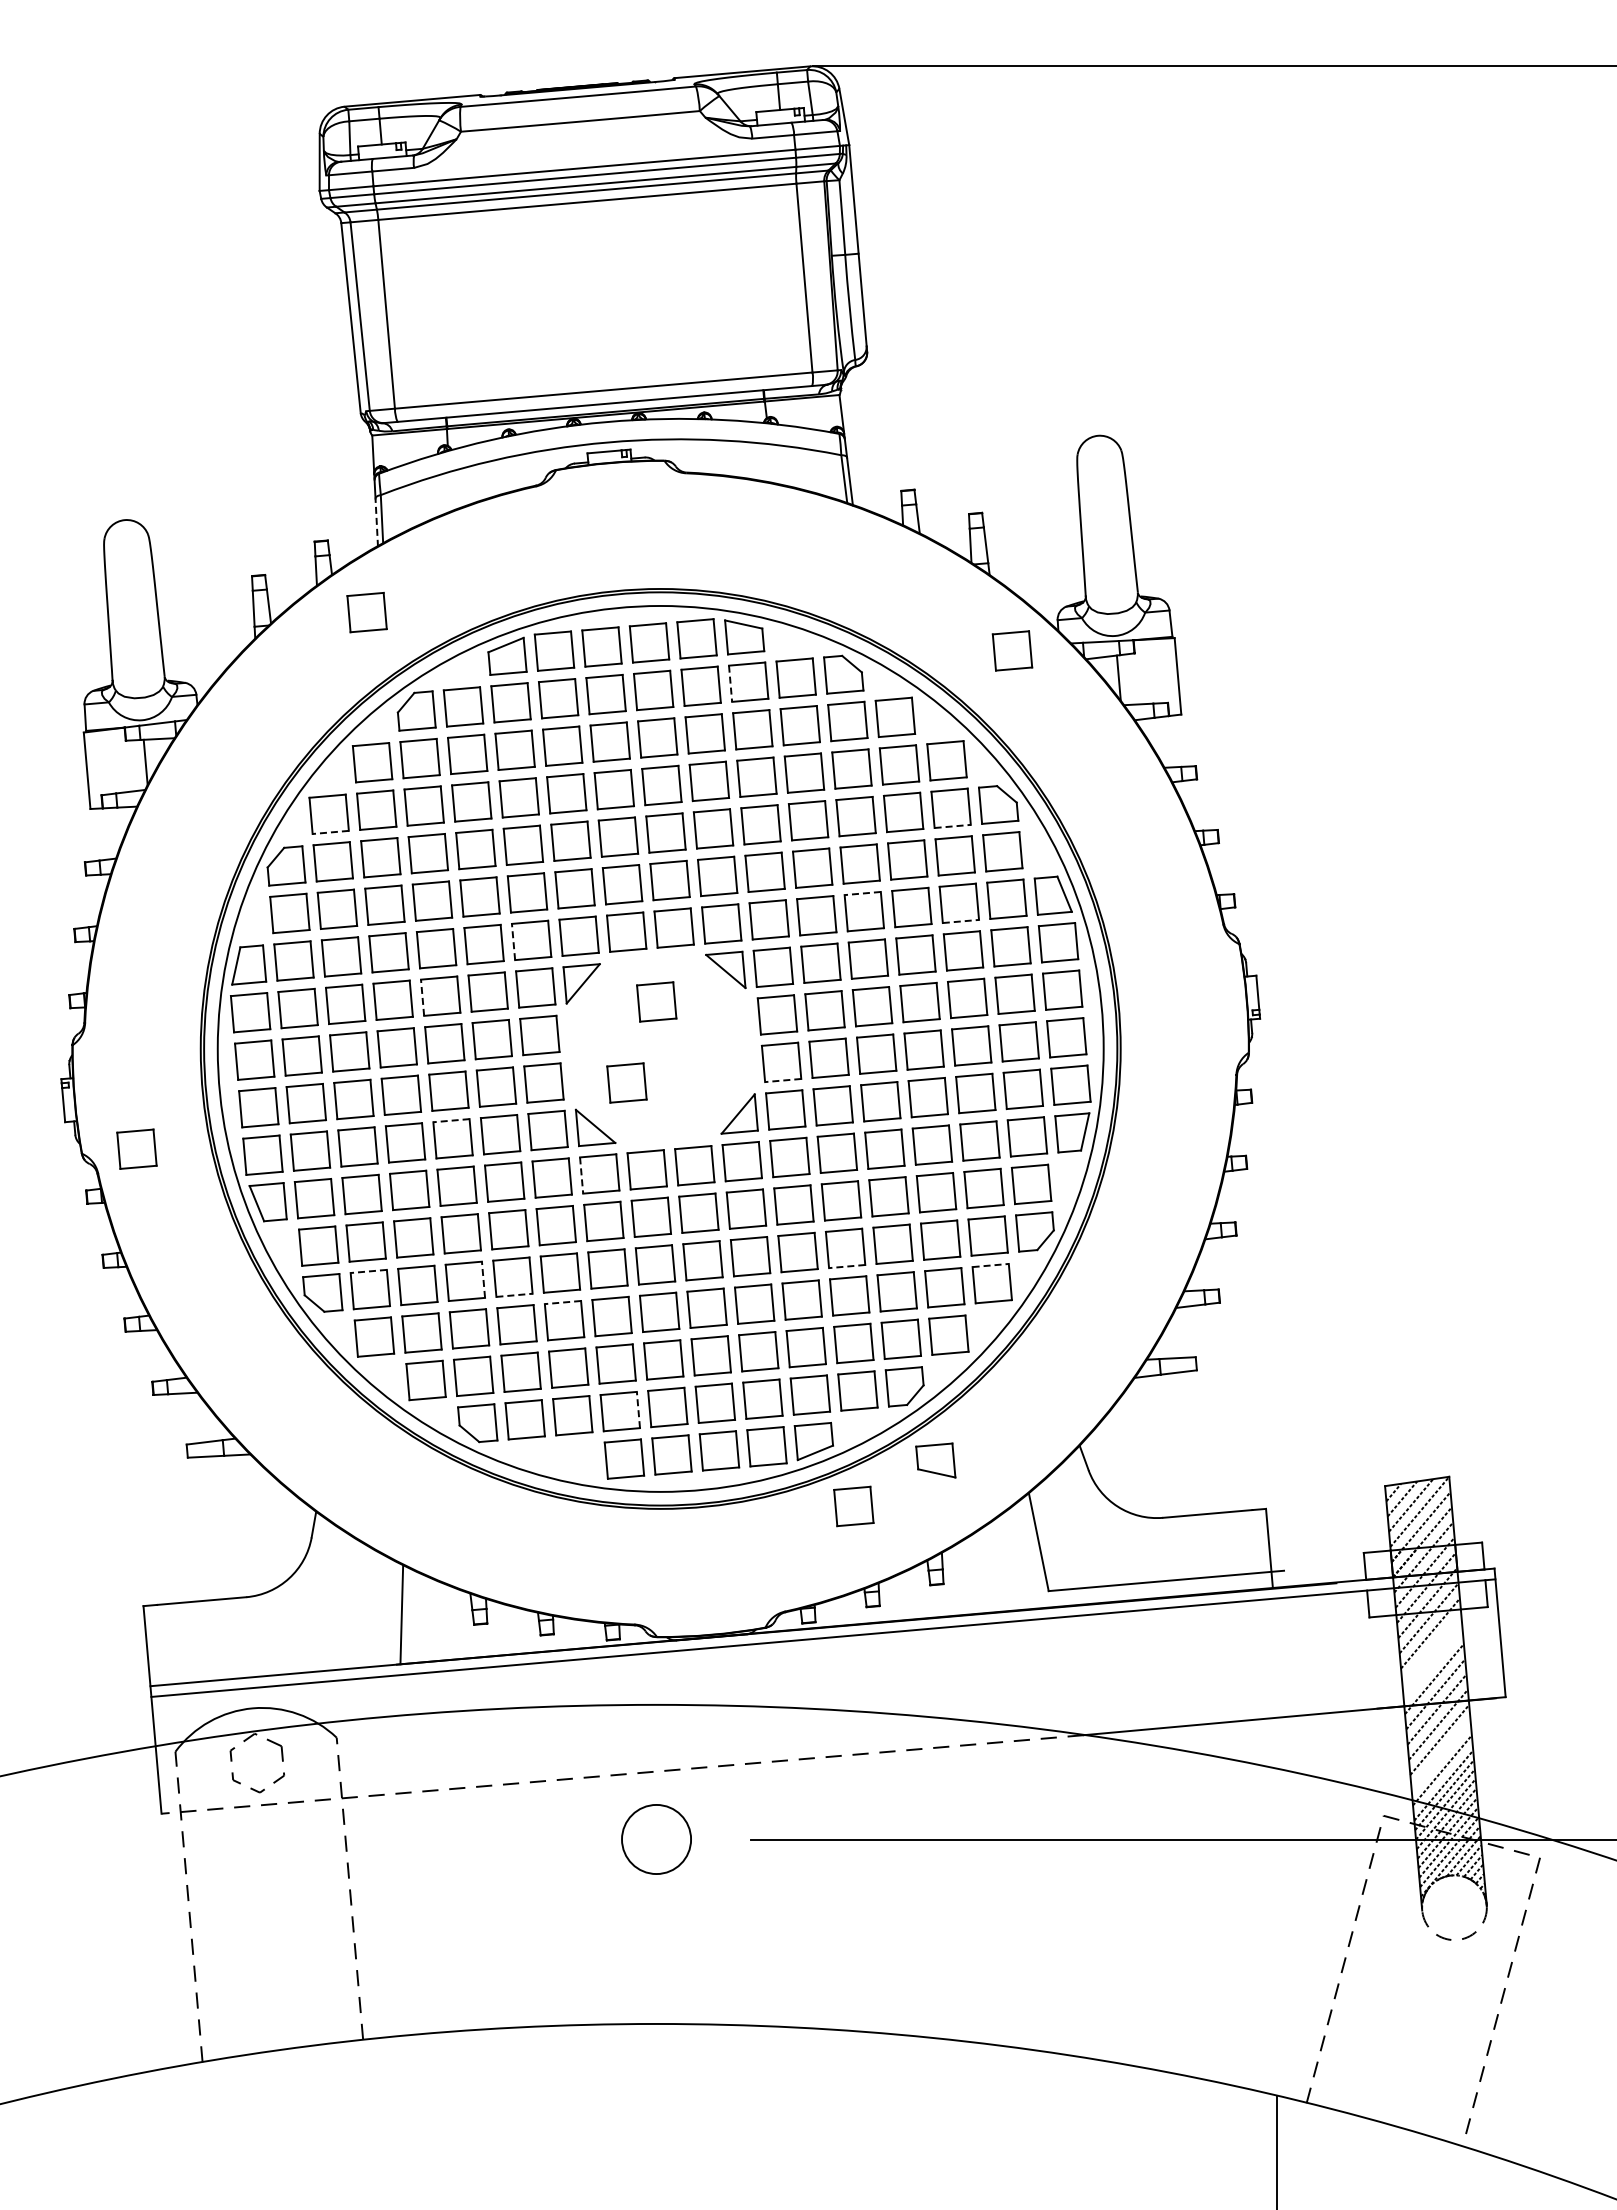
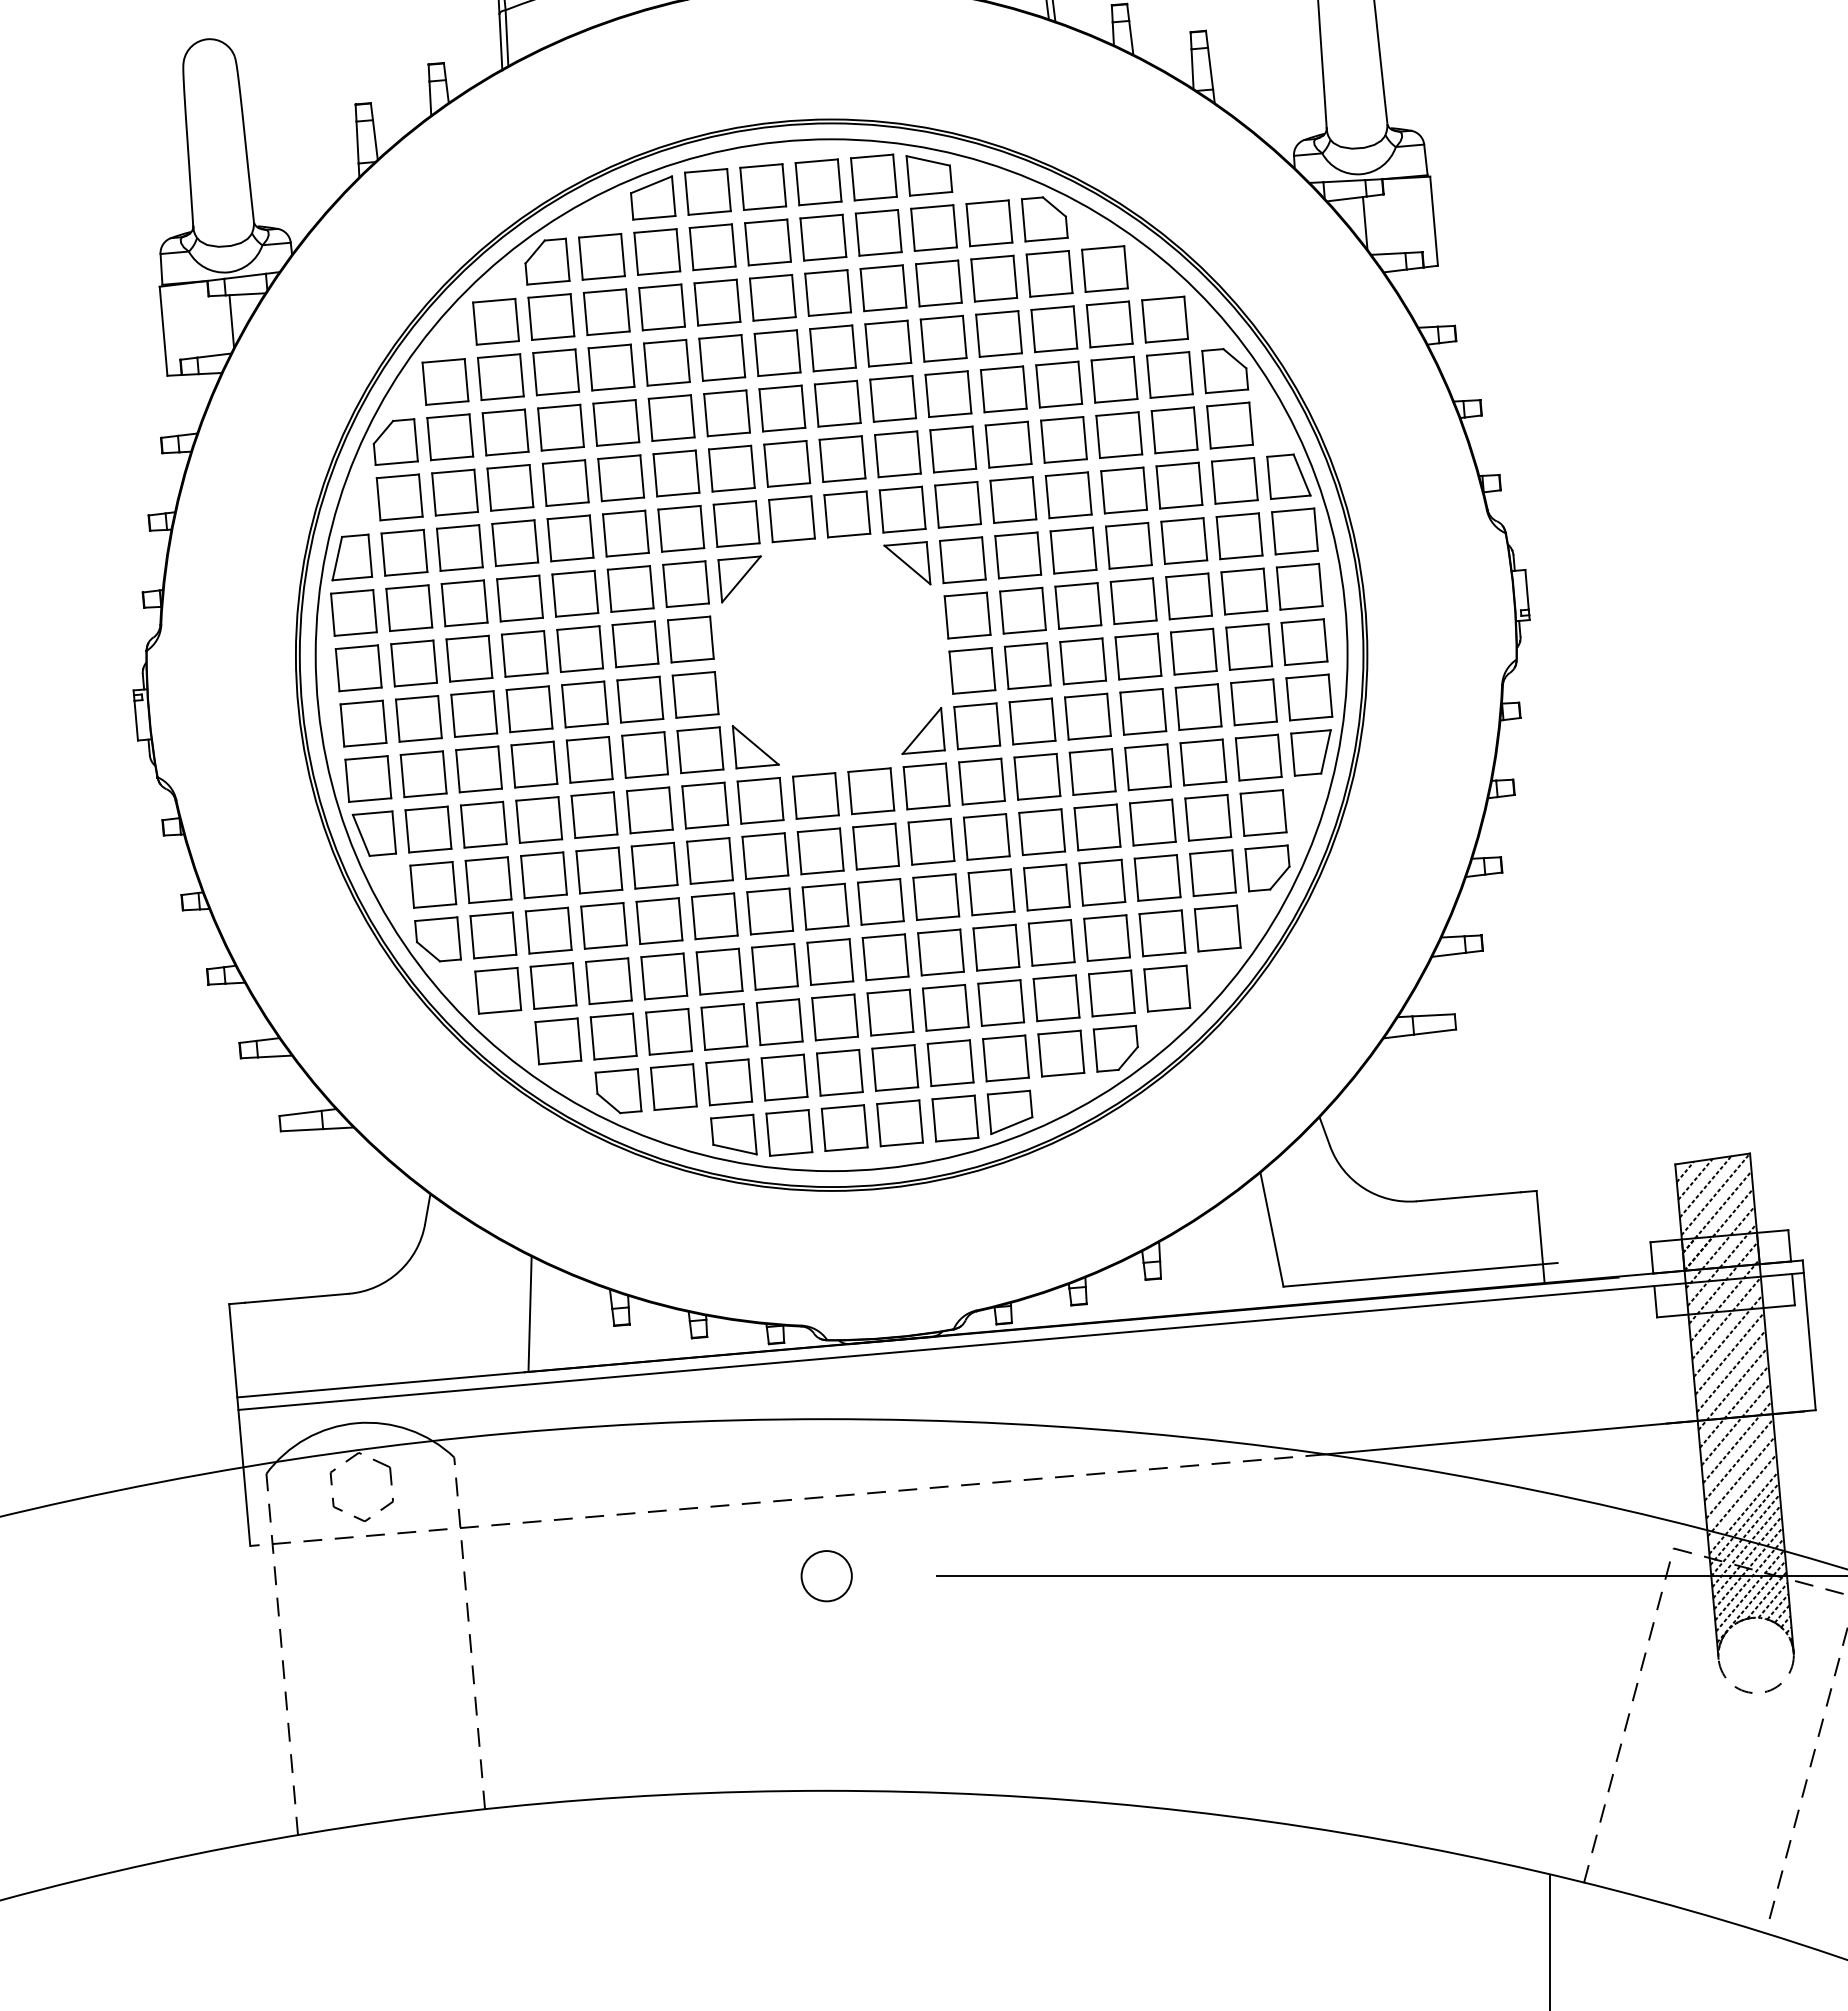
line: (376, 522) -> (500, 42), dashed -> solid
part: (366, 612) -> (488, 146), removed
part: (1012, 650) -> (1241, 191), removed
line: (730, 684) -> (912, 230), dashed -> solid
line: (953, 826) -> (1172, 396), dashed -> solid
line: (330, 832) -> (447, 403), dashed -> solid
line: (862, 893) -> (1066, 474), dashed -> solid
line: (961, 921) -> (1181, 506), dashed -> solid
line: (513, 941) -> (660, 530), dashed -> solid
line: (422, 997) -> (554, 595), dashed -> solid
part: (656, 1001) -> (826, 599), removed
line: (782, 1080) -> (973, 691), dashed -> solid
part: (626, 1082) -> (791, 694), removed
line: (450, 1120) -> (586, 738), dashed -> solid
part: (136, 1148) -> (221, 771), removed
line: (581, 1176) -> (739, 803), dashed -> solid
line: (991, 1265) -> (1216, 907), dashed -> solid
line: (846, 1266) -> (1048, 908), dashed -> solid
line: (368, 1271) -> (491, 914), dashed -> solid
line: (483, 1279) -> (625, 923), dashed -> solid
line: (515, 1295) -> (662, 942), dashed -> solid
line: (562, 1302) -> (717, 950), dashed -> solid
line: (638, 1409) -> (805, 1075), dashed -> solid
part: (935, 1460) -> (733, 1134), moved
part: (853, 1506) -> (1056, 1188), removed
line: (1431, 1648) -> (1729, 1353), added
line: (1432, 1663) -> (1730, 1370), added
line: (1440, 1755) -> (1739, 1478), added
circle: (656, 1839) -> (826, 1575), size x0.62

